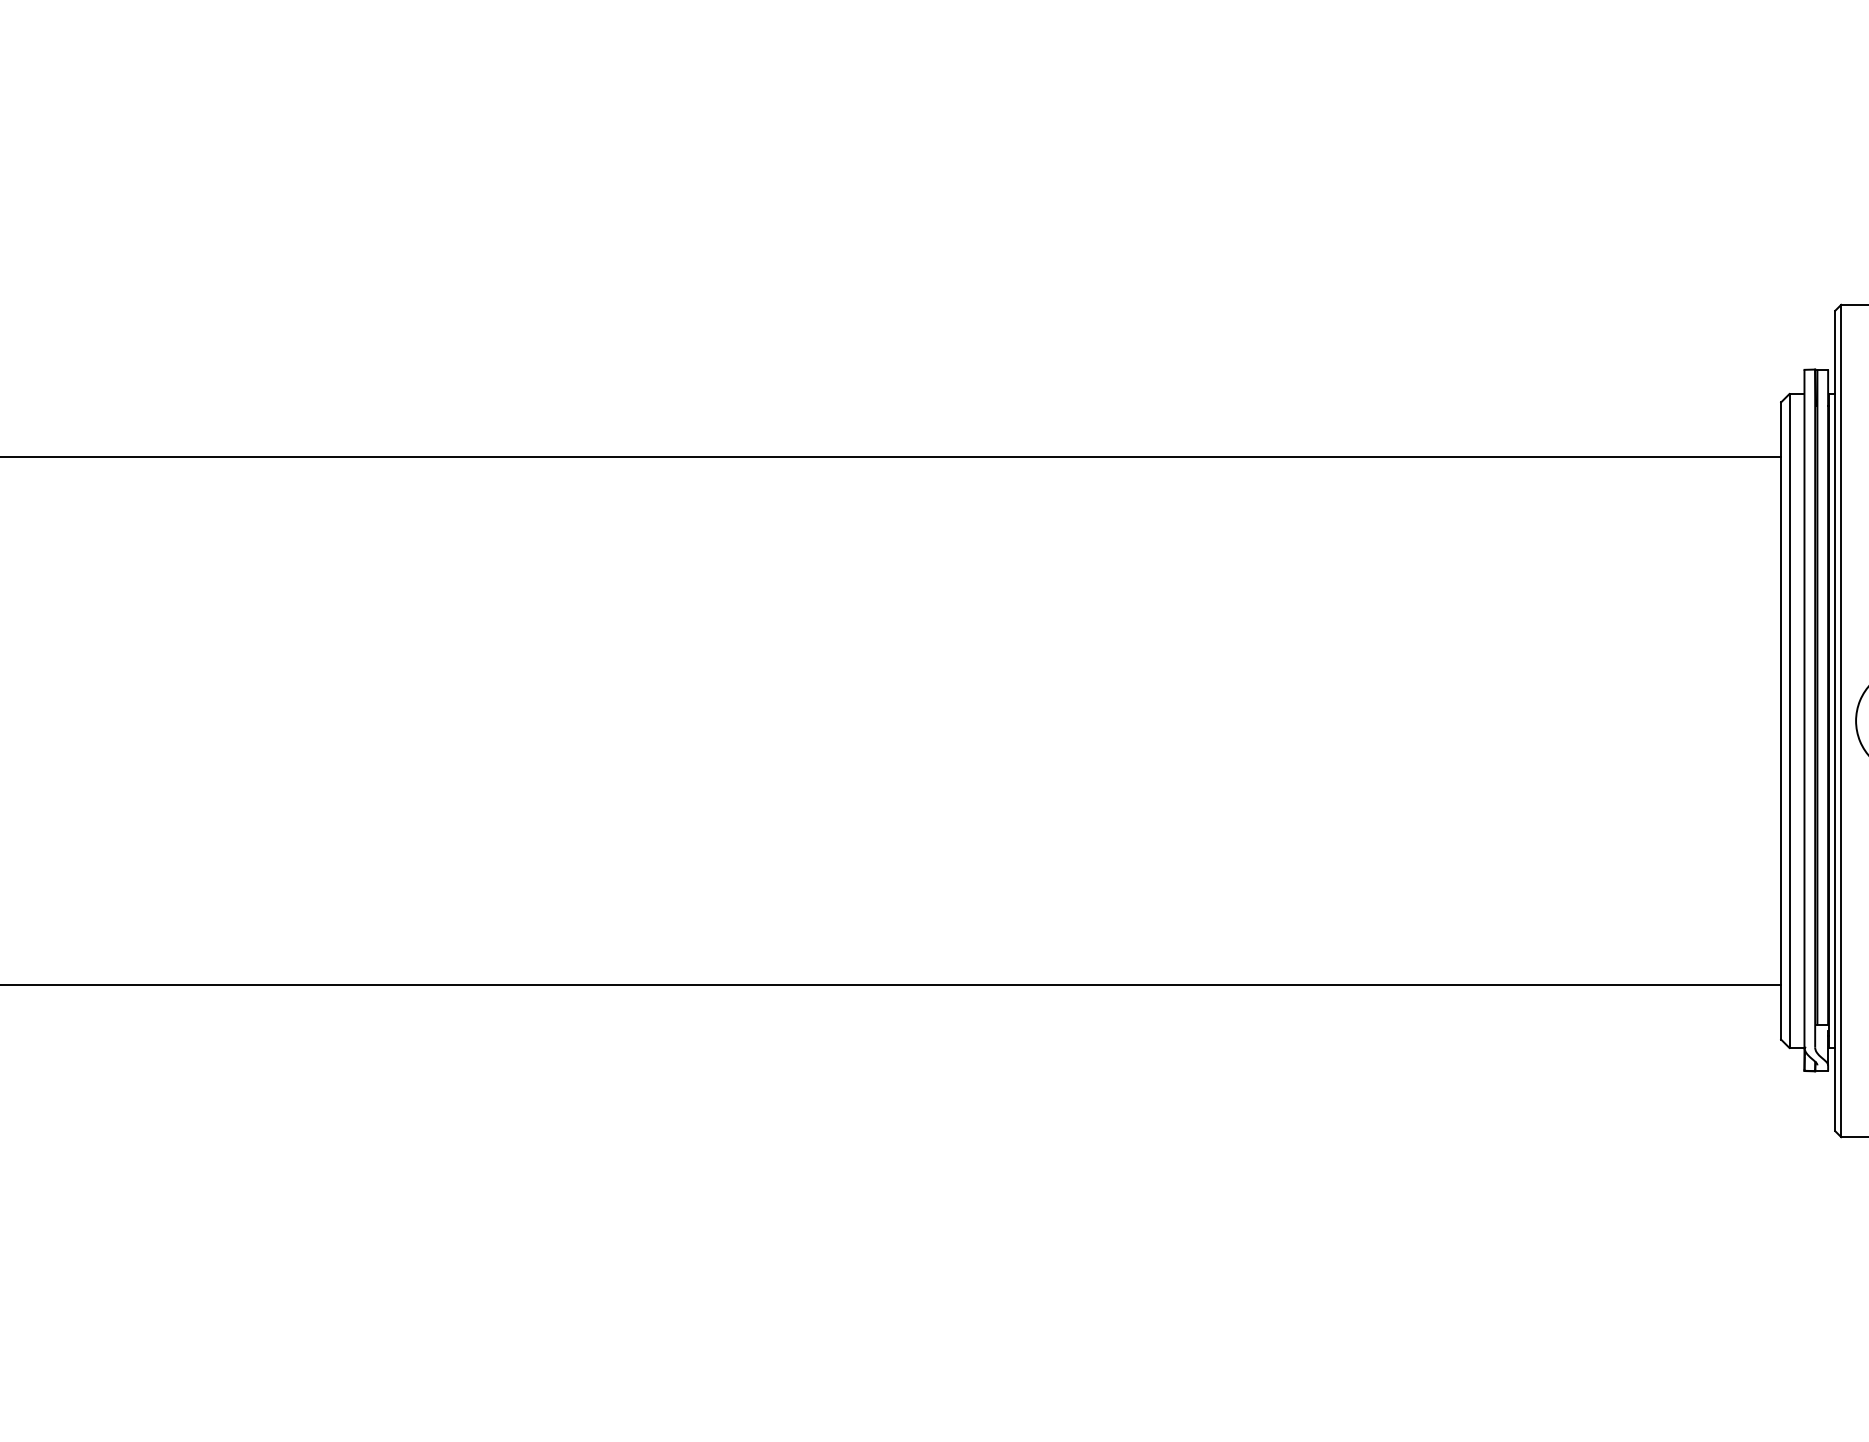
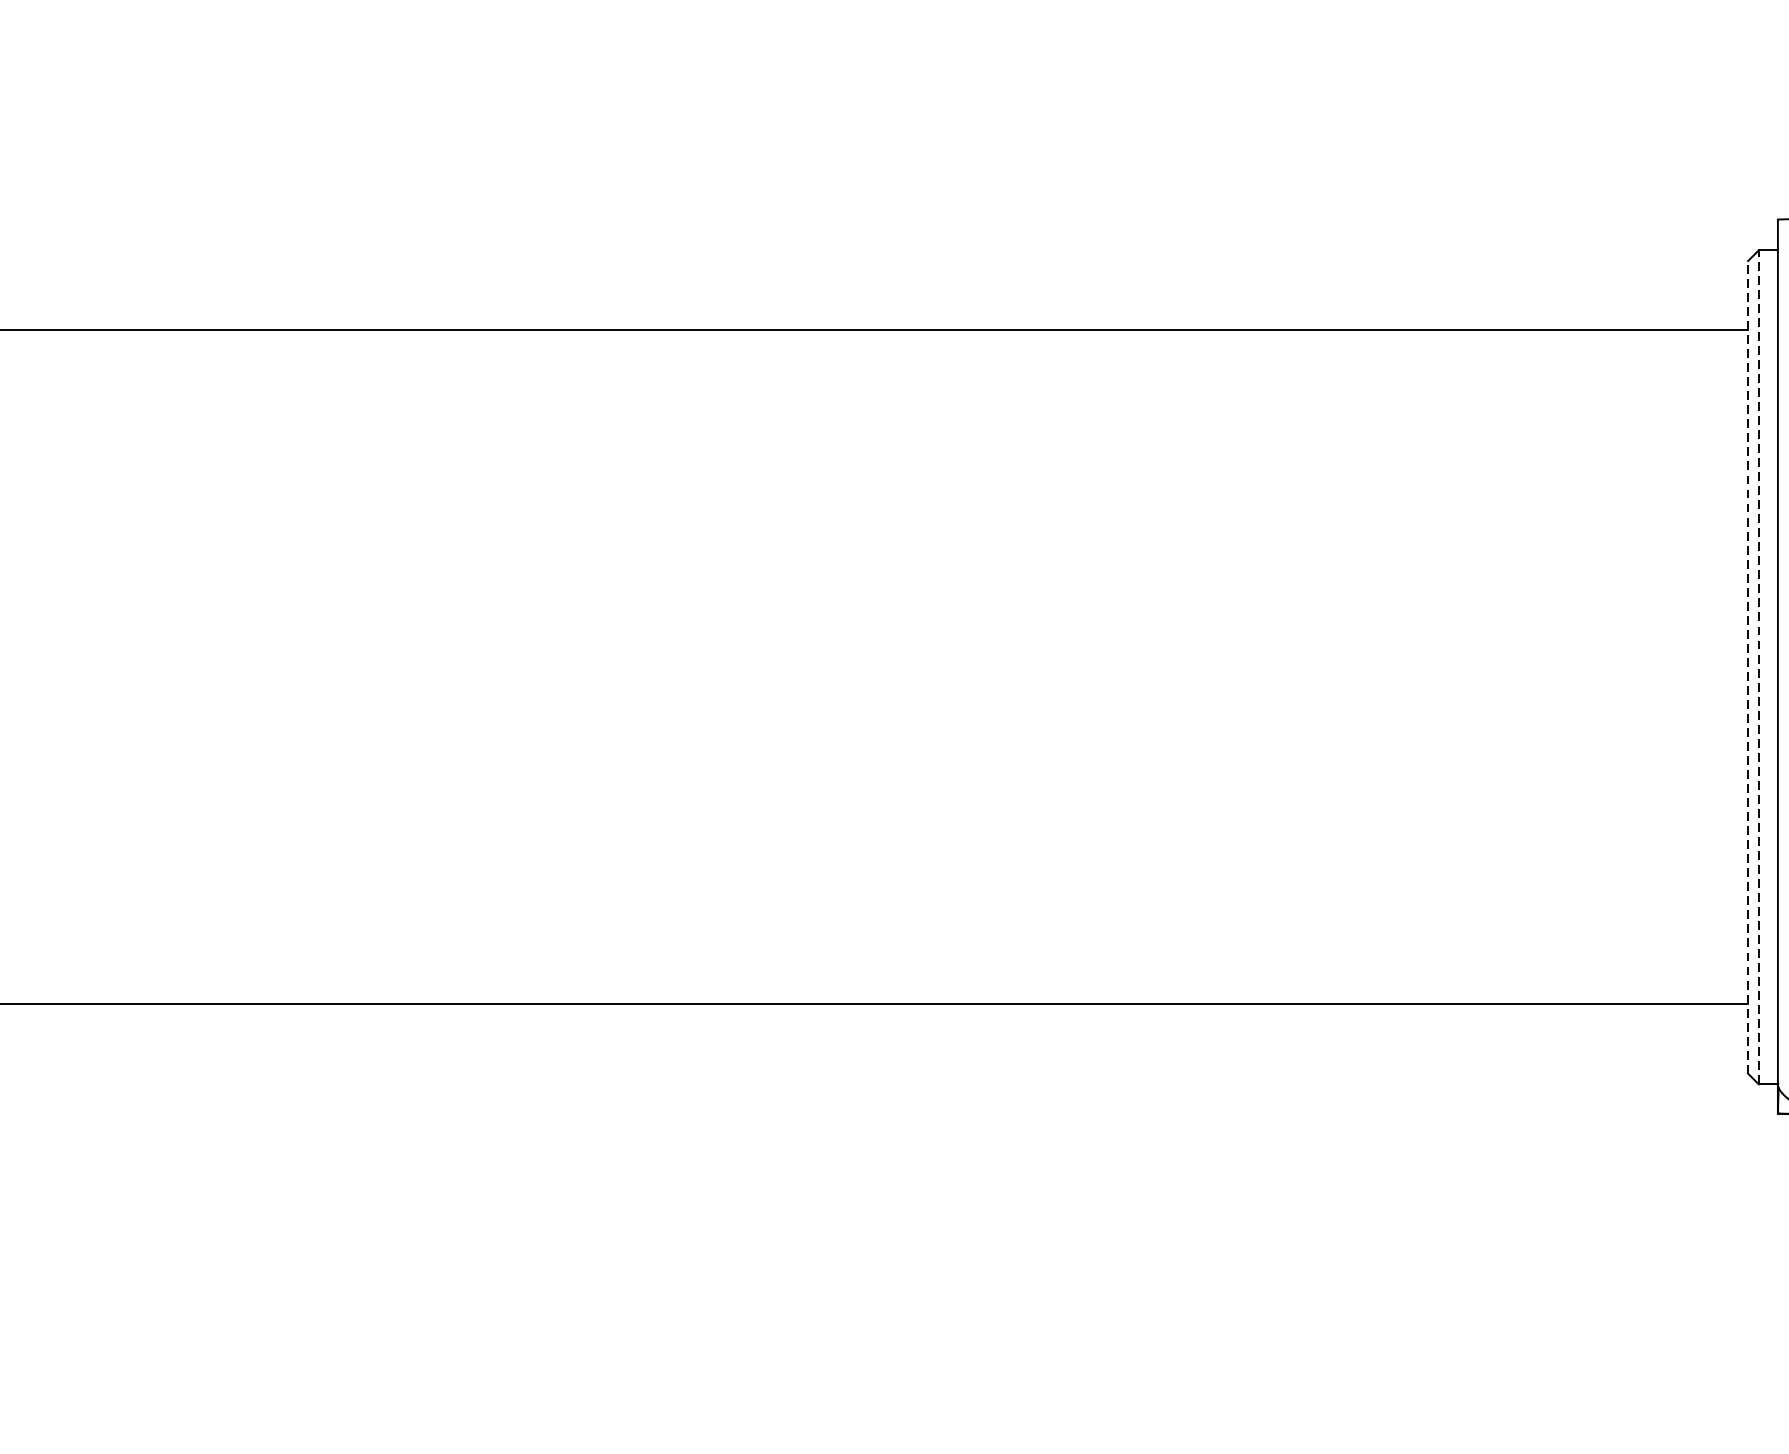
line: (1781, 721) -> (1748, 668), solid -> dashed
line: (1789, 721) -> (1758, 668), solid -> dashed

